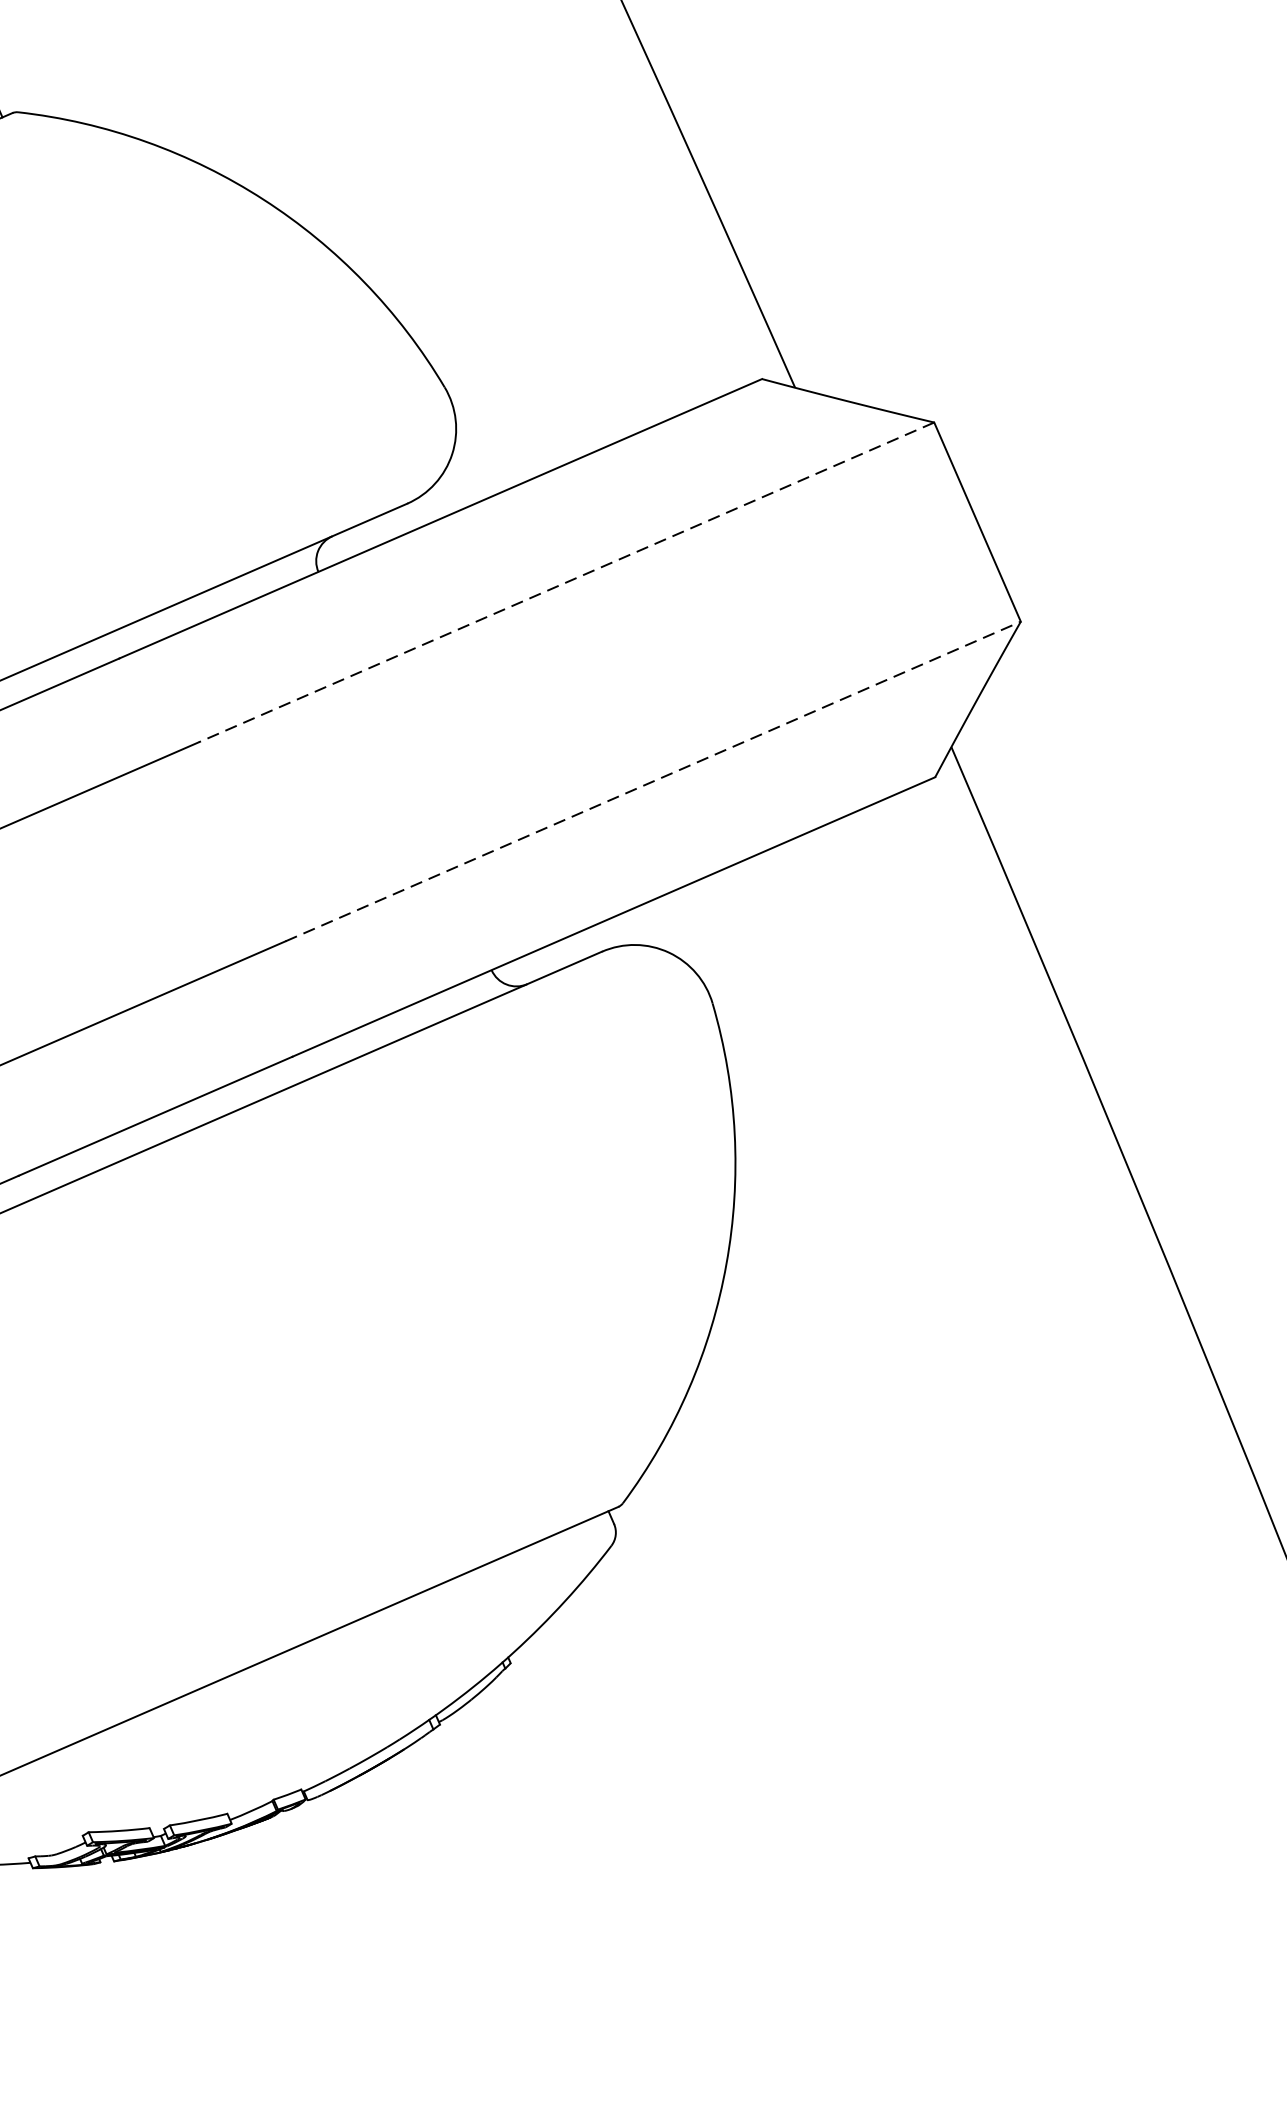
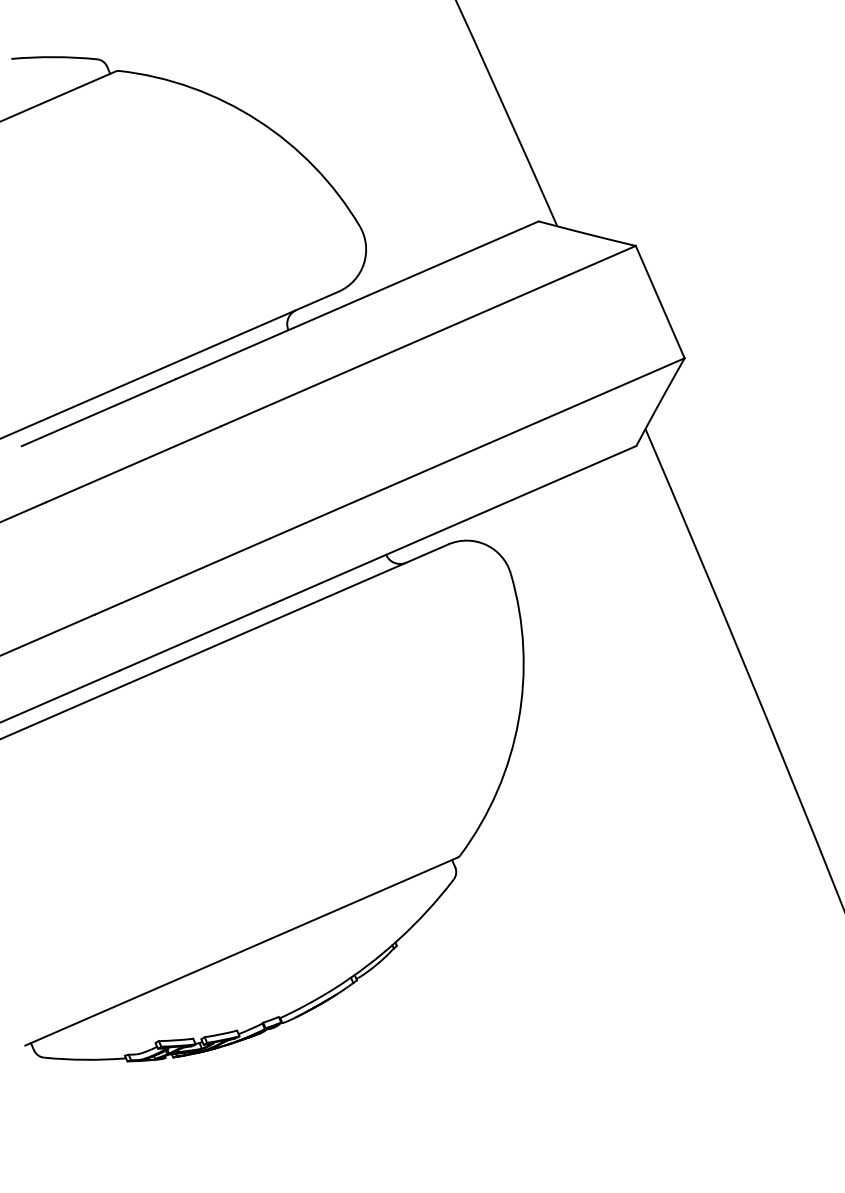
line: (564, 583) -> (427, 336), dashed -> solid
line: (653, 781) -> (477, 448), dashed -> solid

